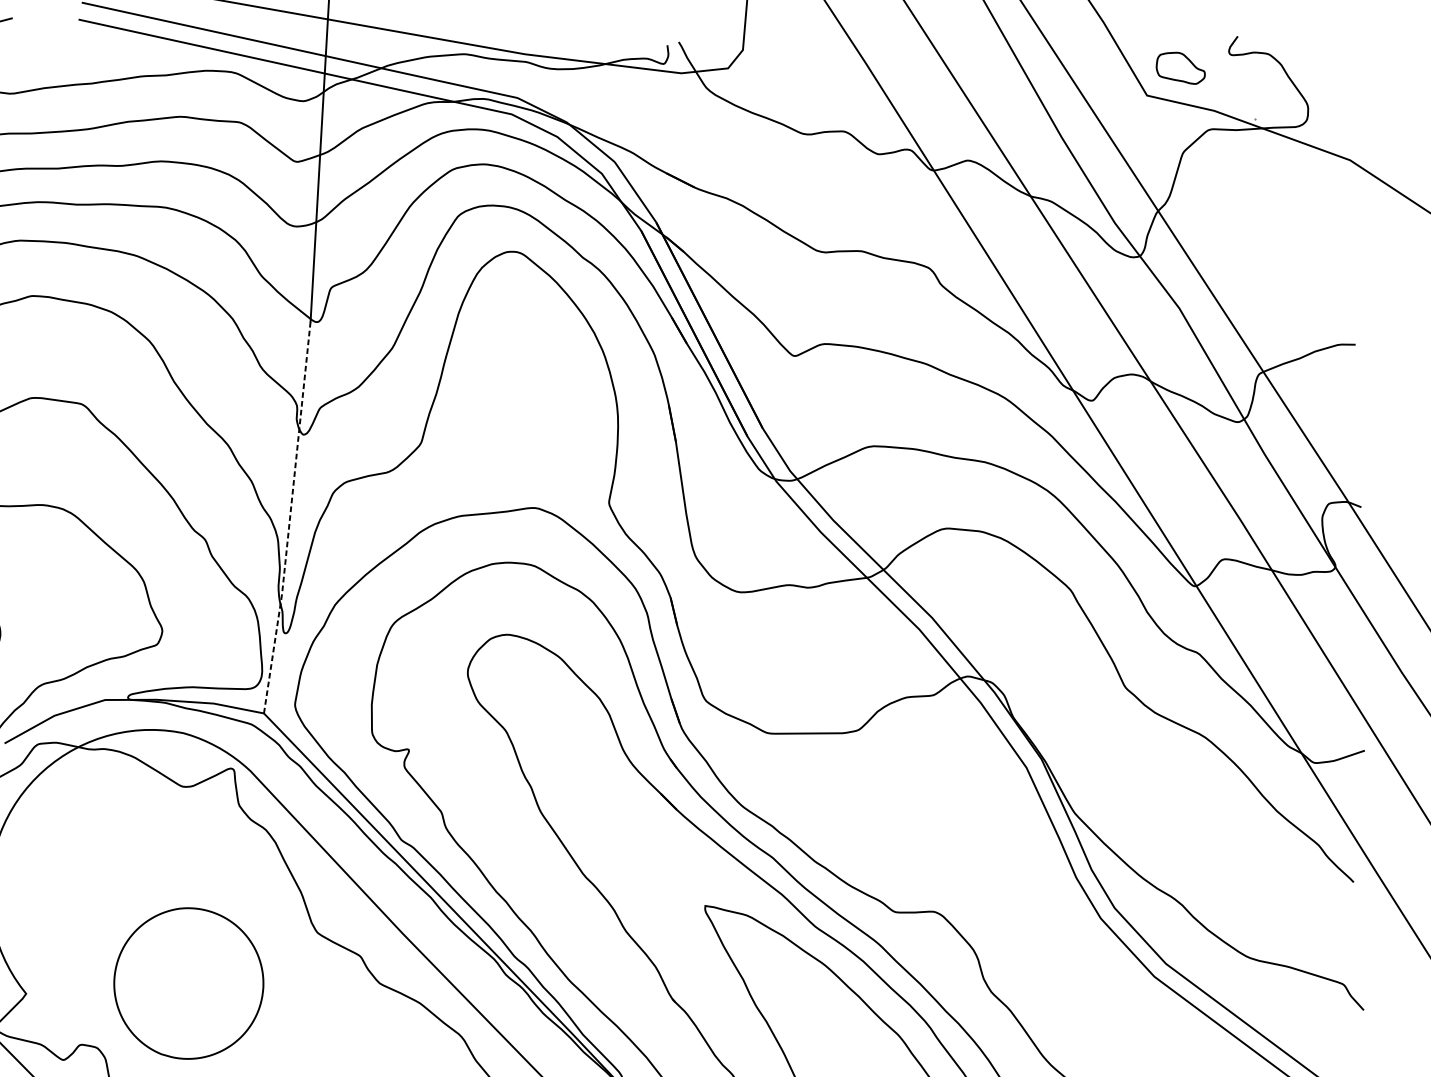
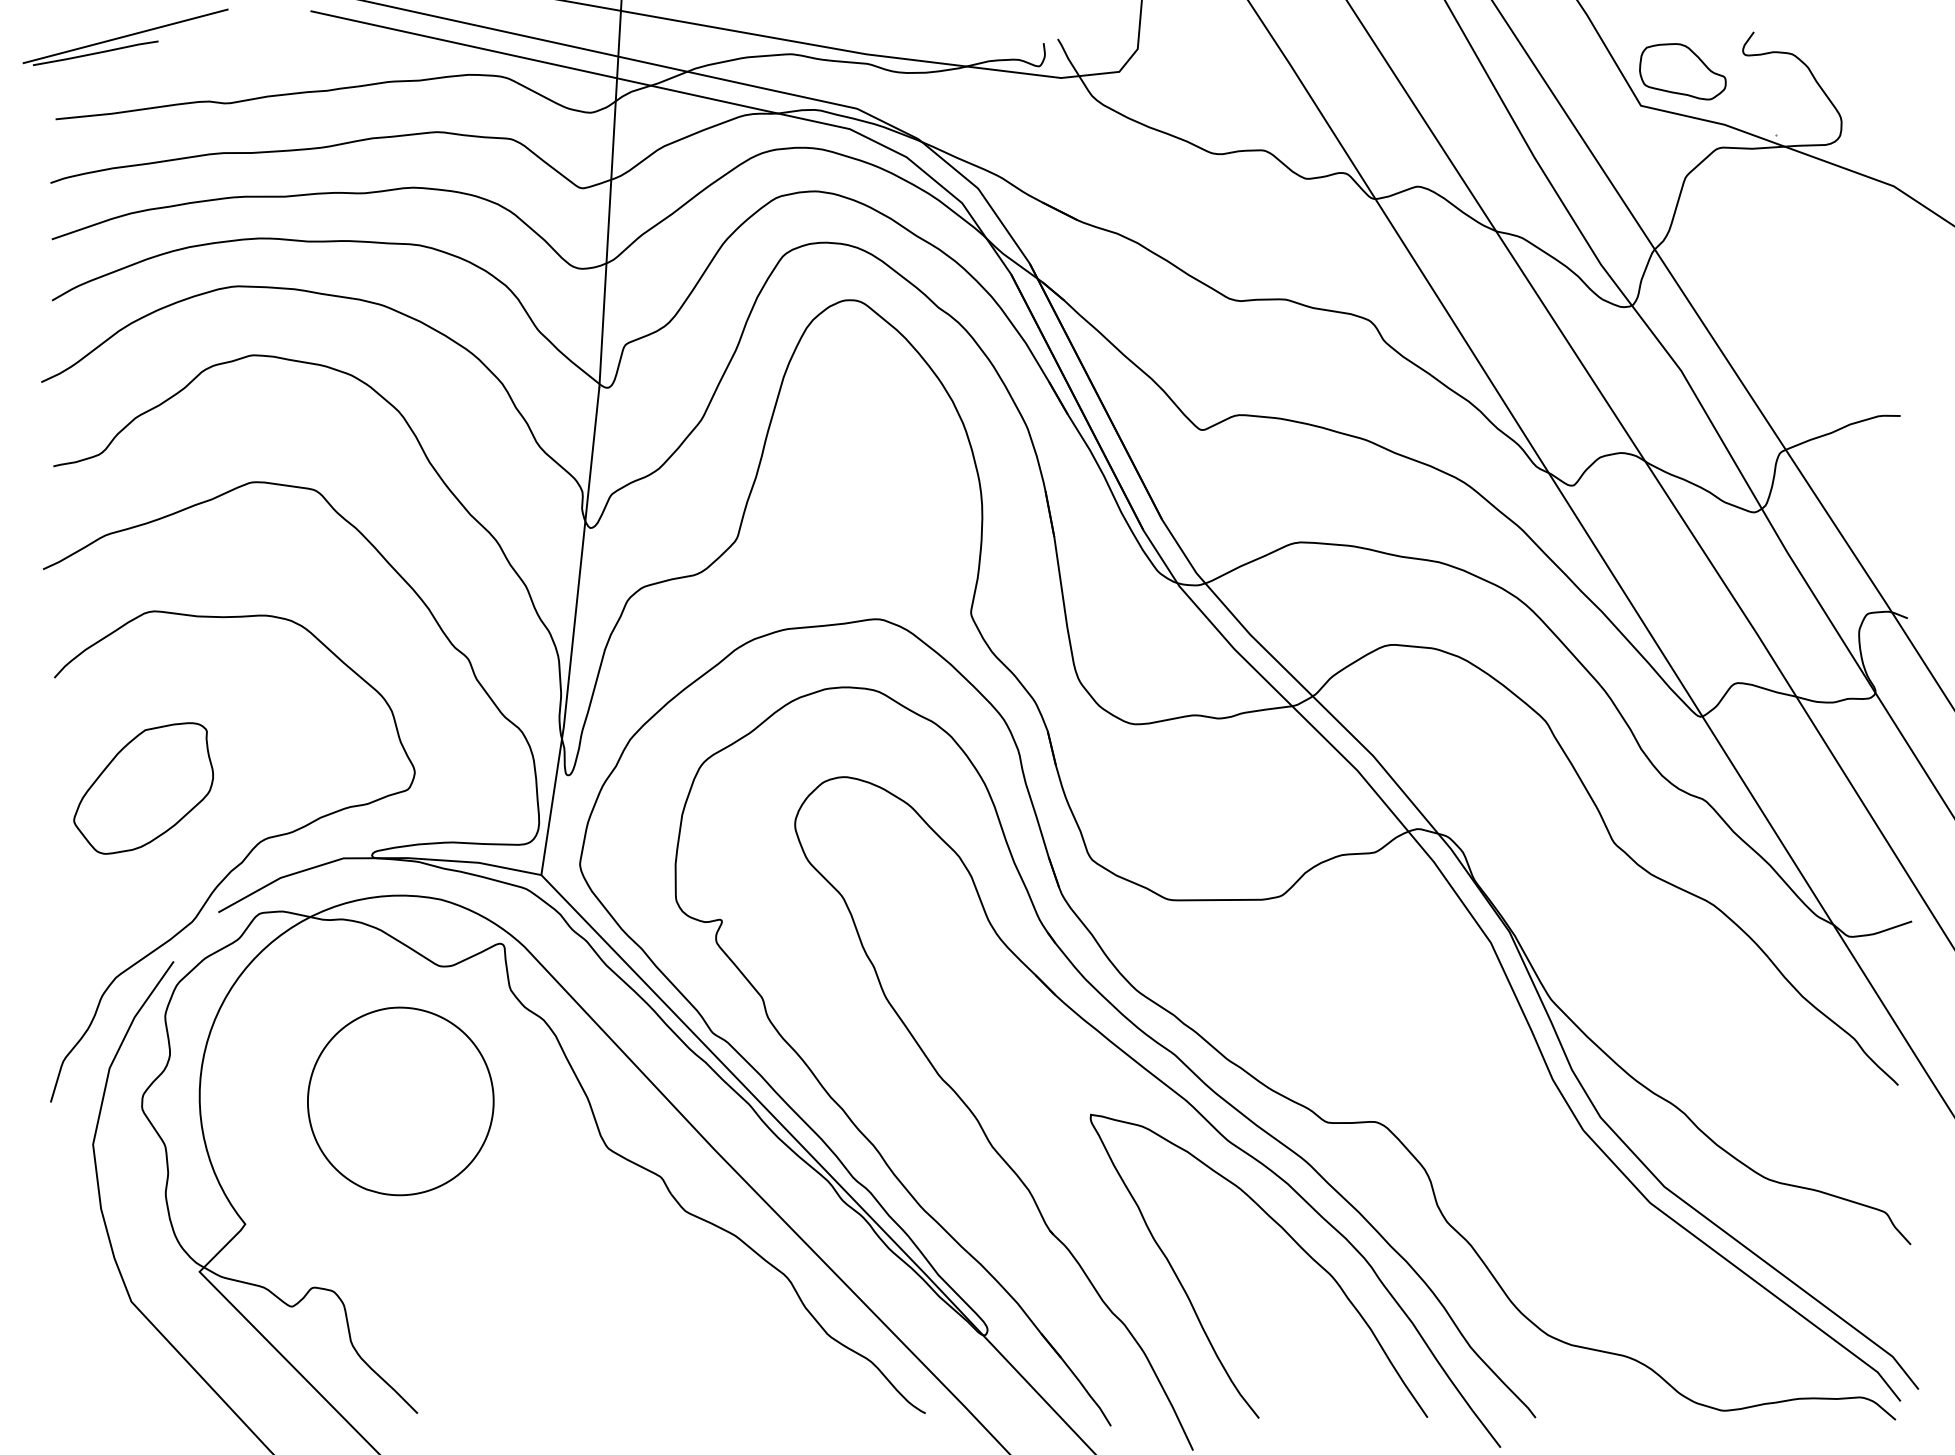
part: (1180, 68) -> (1682, 71), size x1.43
line: (289, 518) -> (573, 632), dashed -> solid
part: (188, 983) -> (400, 1101), moved

